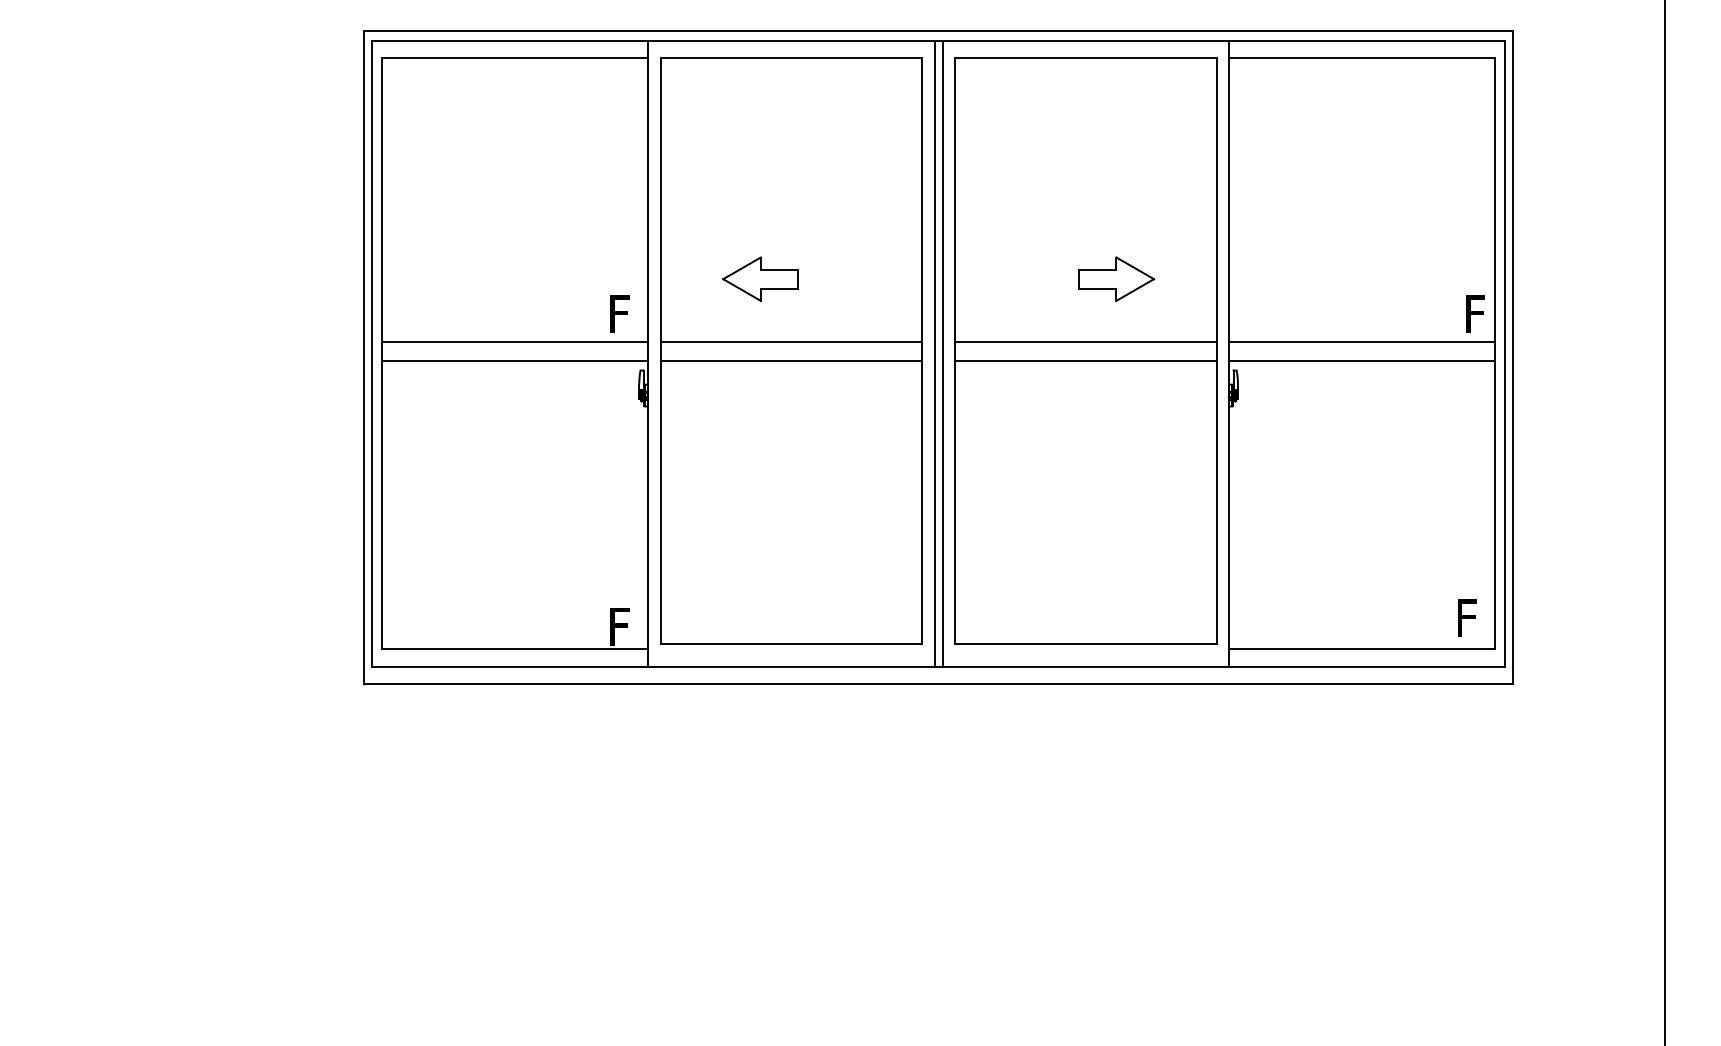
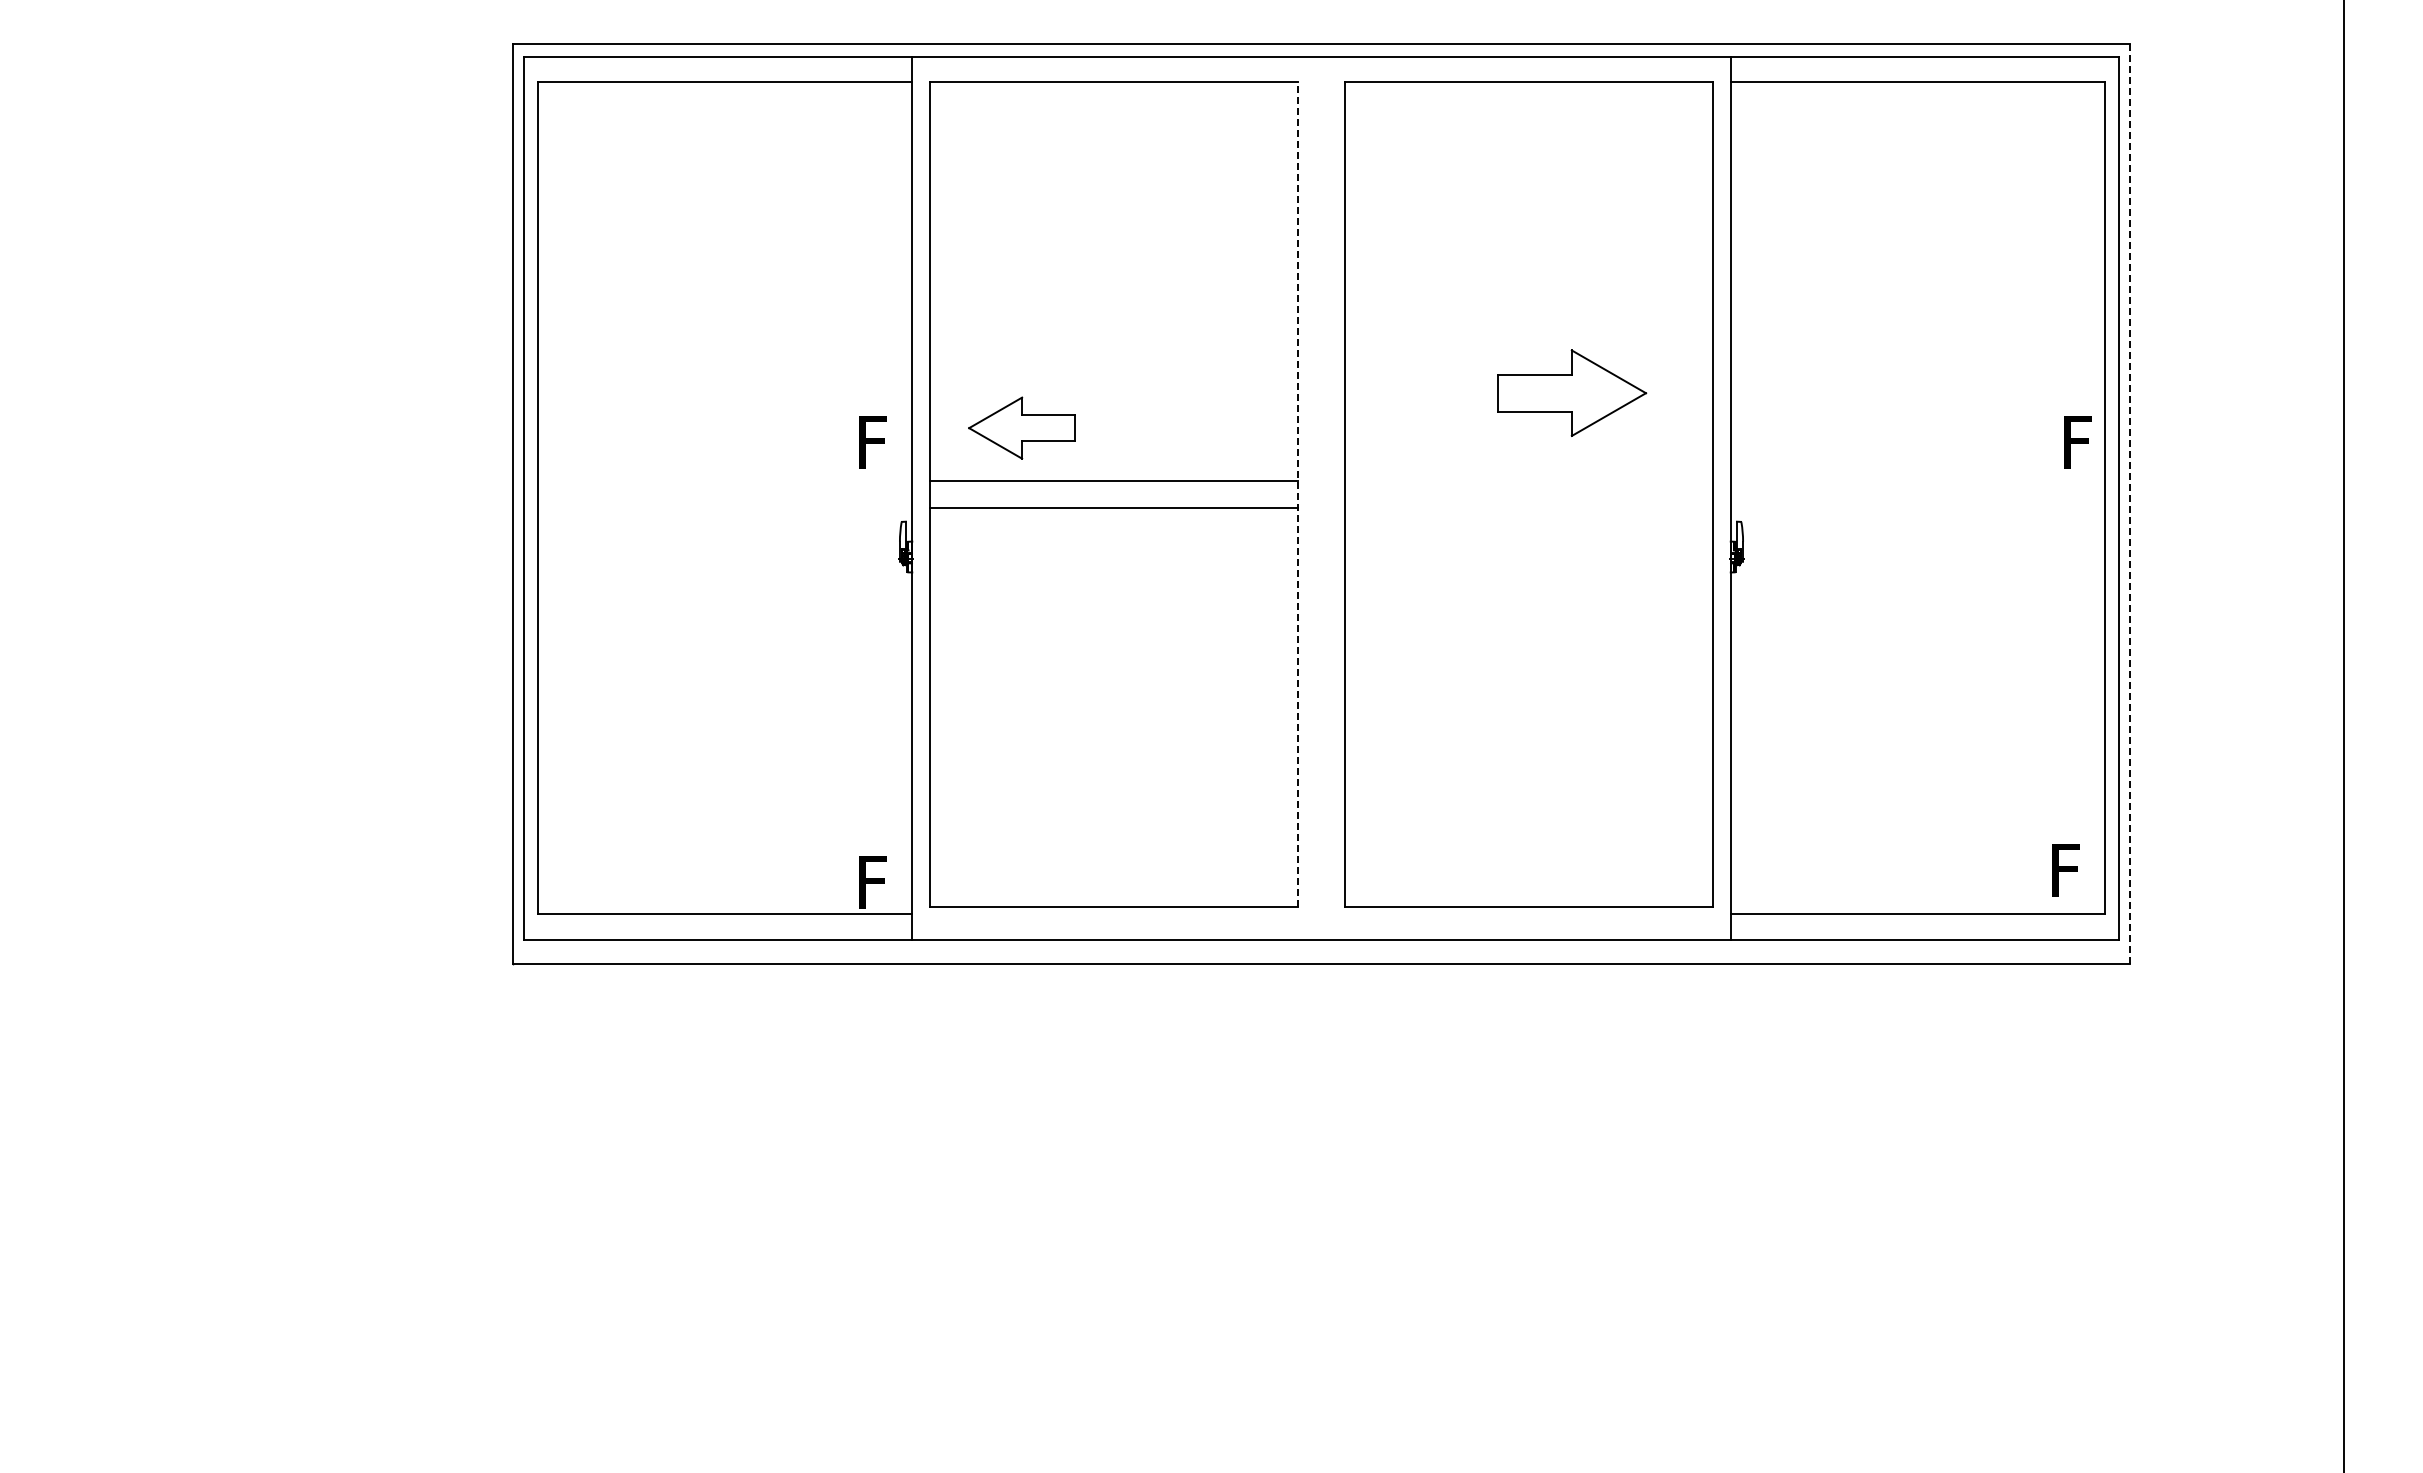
part: (760, 278) -> (1021, 427), moved
part: (1116, 278) -> (1571, 392), size x1.4
line: (514, 341) -> (724, 481), removed
line: (1085, 341) -> (1528, 481), removed
line: (1361, 341) -> (1917, 481), removed
line: (922, 351) -> (1298, 494), solid -> dashed
line: (935, 353) -> (1316, 498), removed
line: (942, 353) -> (1327, 498), removed
line: (1513, 357) -> (2130, 503), solid -> dashed
line: (514, 360) -> (724, 507), removed
line: (1085, 360) -> (1528, 507), removed
line: (1361, 360) -> (1917, 507), removed

